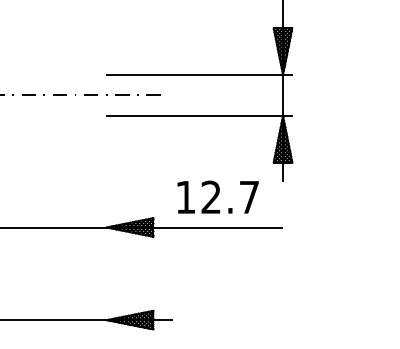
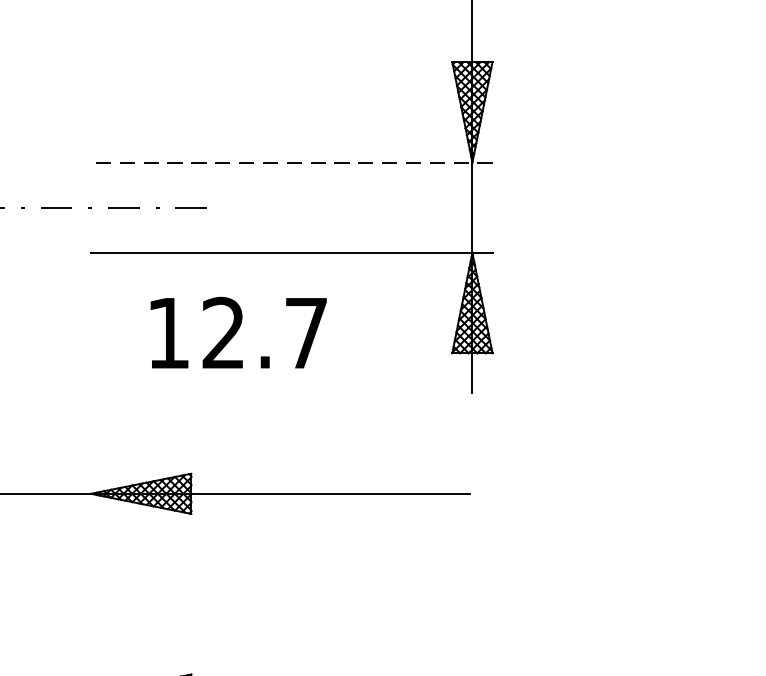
line: (199, 74) -> (291, 162), solid -> dashed
text: (217, 196) -> (237, 331), moved

